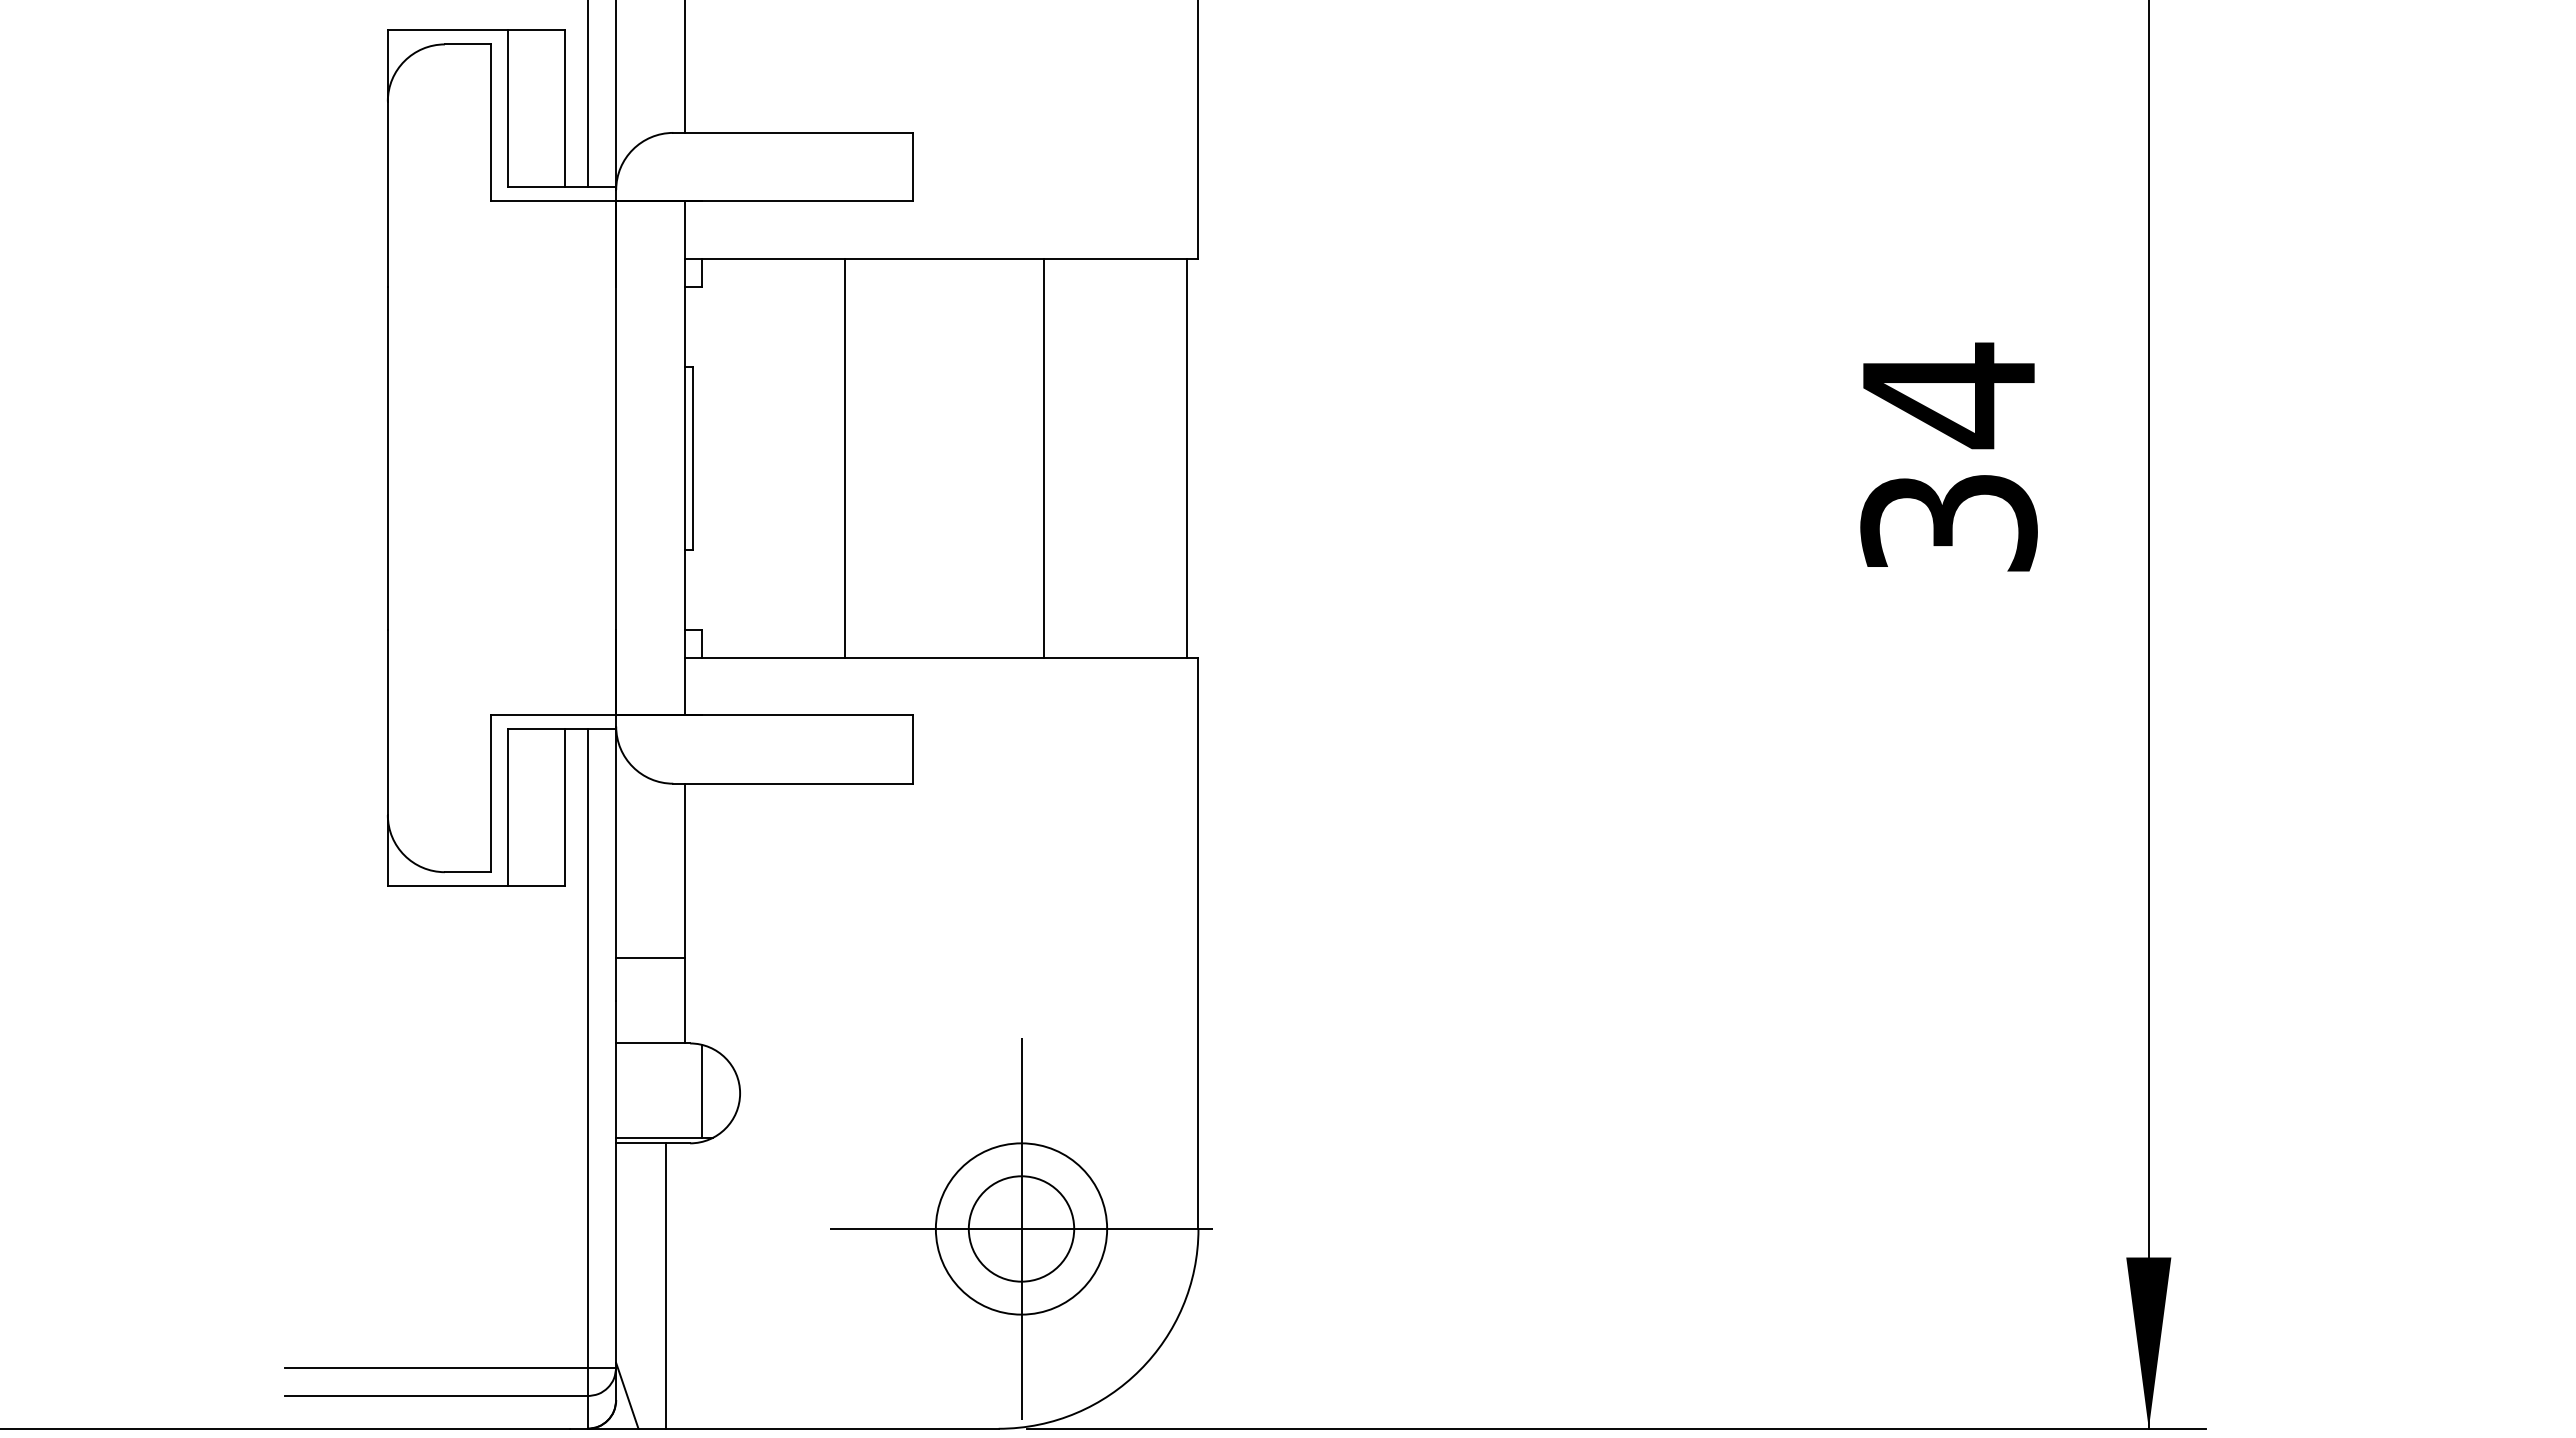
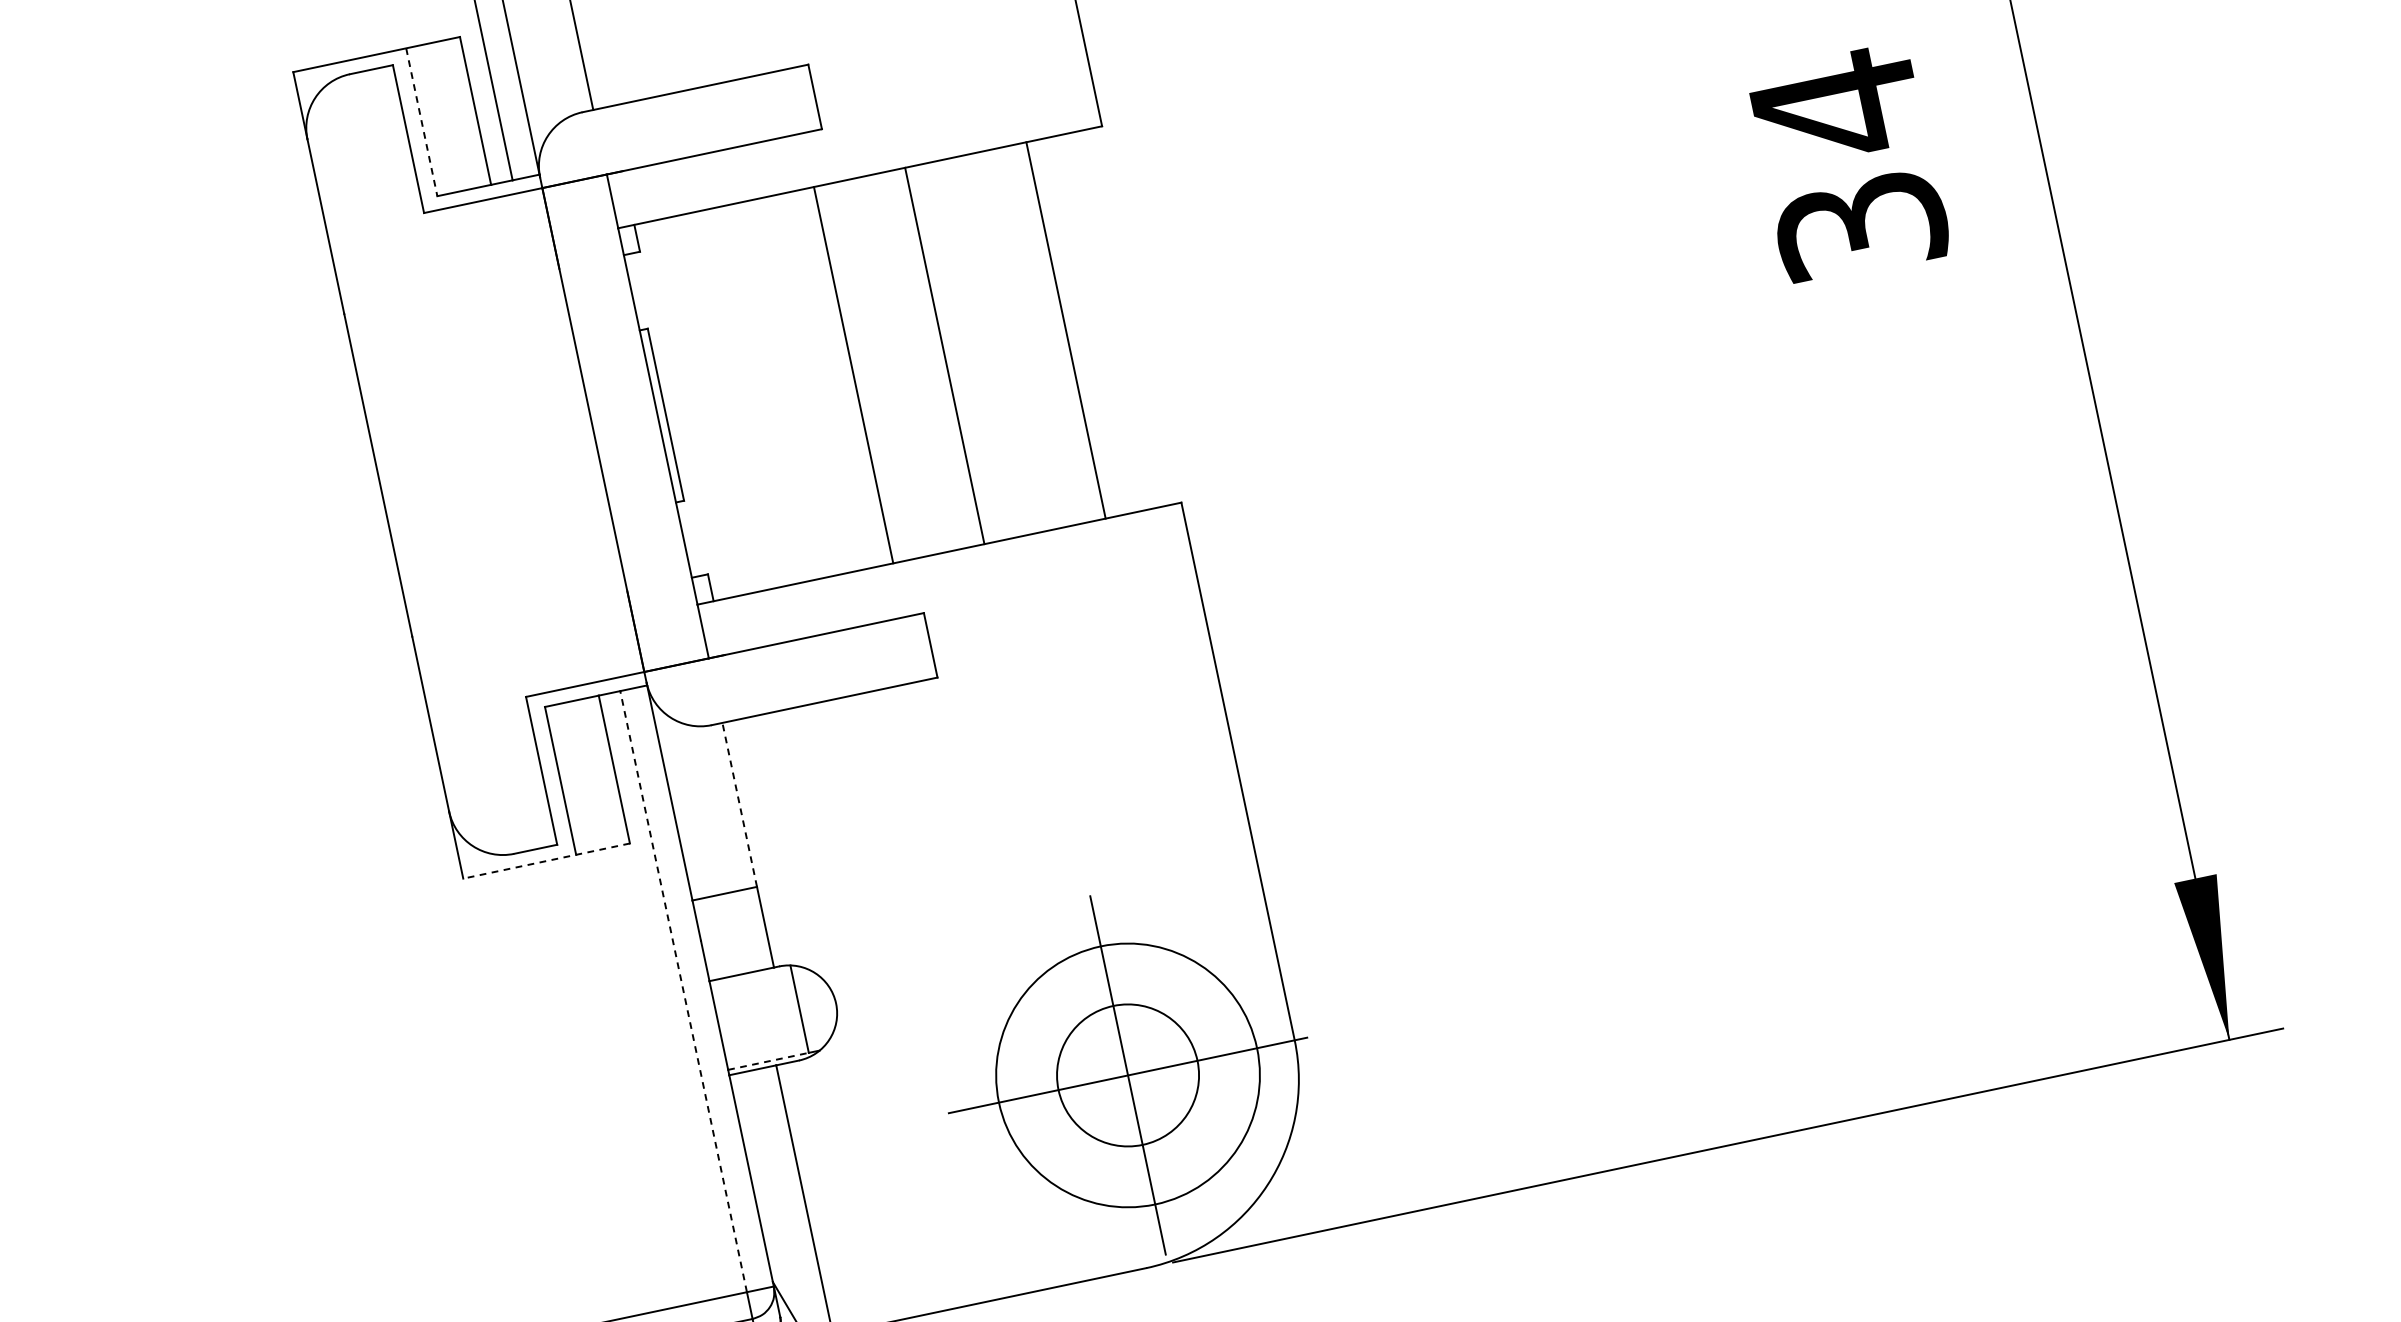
line: (507, 109) -> (421, 123), solid -> dashed
line: (844, 458) -> (853, 375), moved
line: (1044, 458) -> (944, 356), moved
line: (1187, 458) -> (1066, 330), moved
line: (684, 870) -> (739, 804), solid -> dashed
line: (475, 886) -> (545, 861), solid -> dashed
line: (587, 1048) -> (683, 991), solid -> dashed
line: (659, 1137) -> (768, 1061), solid -> dashed
circle: (1021, 1228) -> (1127, 1074), size x1.4
circle: (1021, 1228) -> (1127, 1074), size x1.6

